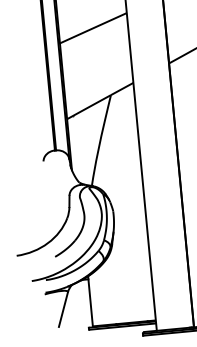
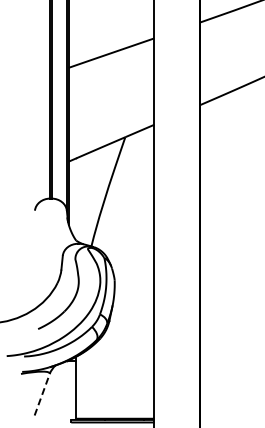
line: (63, 309) -> (42, 394), solid -> dashed

